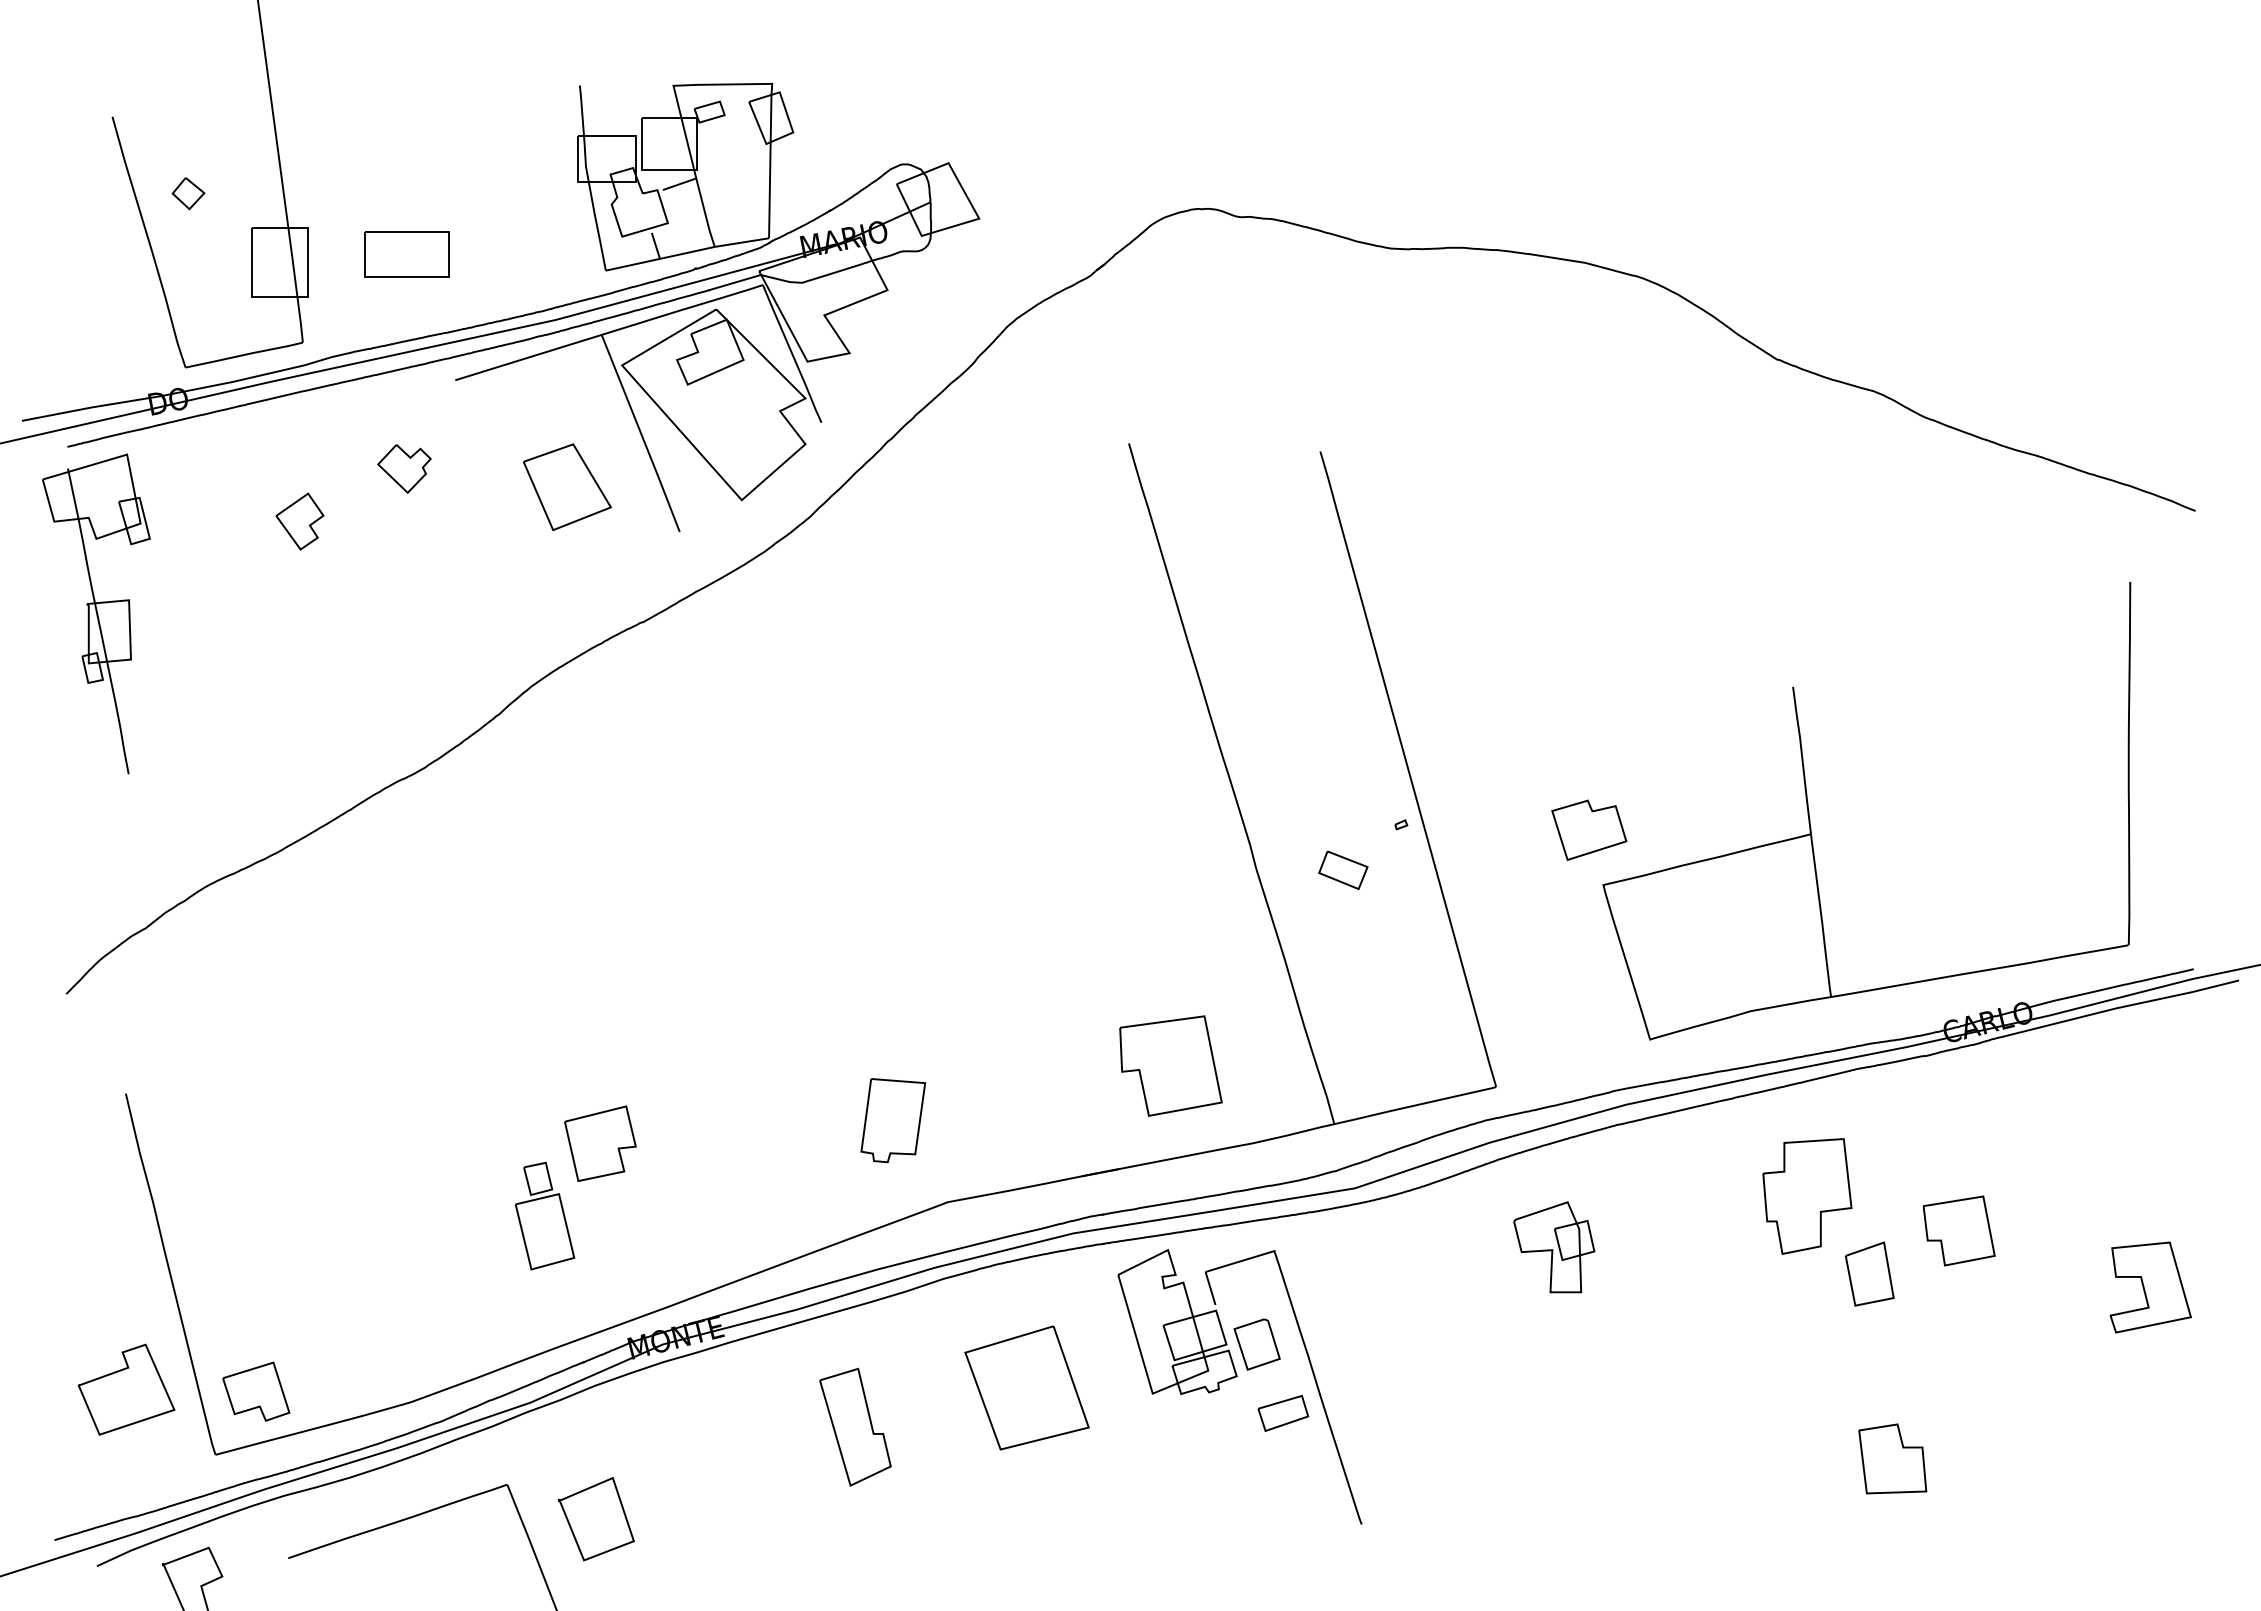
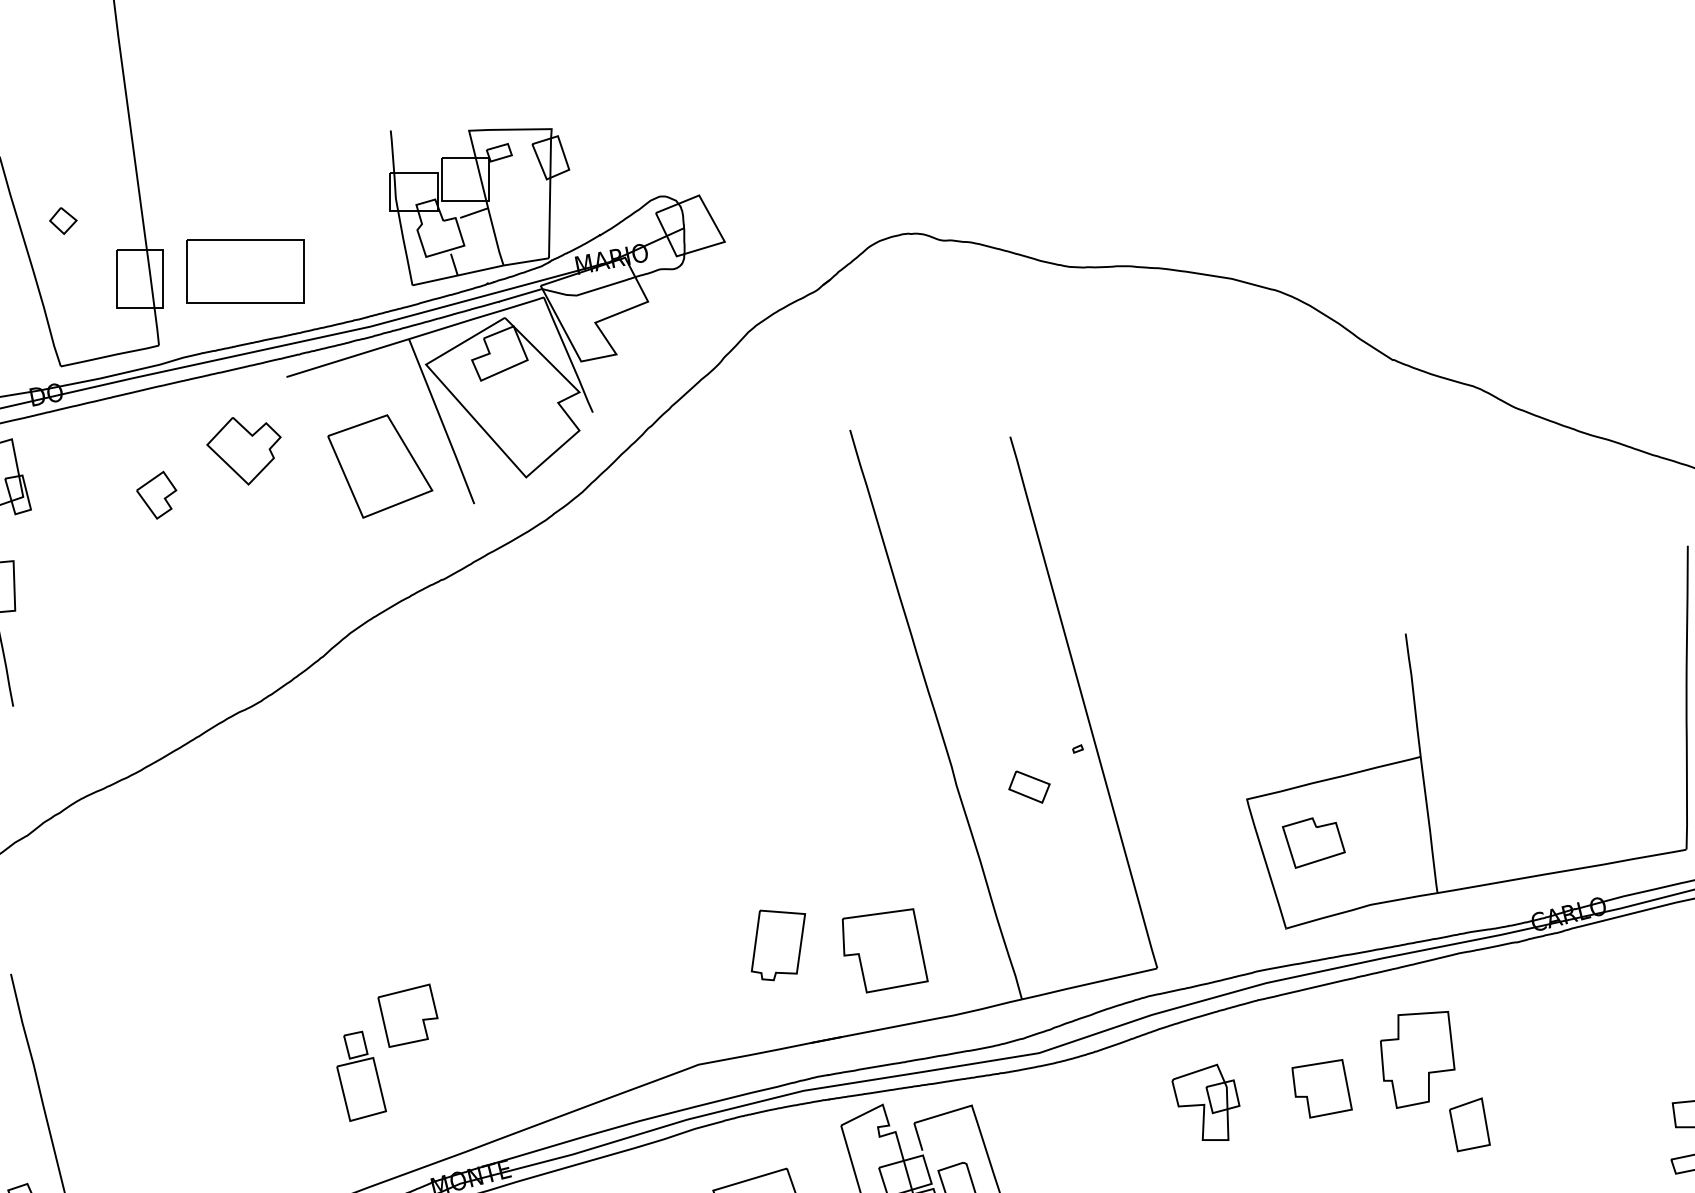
part: (406, 254) -> (245, 271), size x1.67
part: (404, 468) -> (244, 450), size x1.67
part: (567, 487) -> (380, 466), size x1.43
part: (1589, 829) -> (1314, 842), moved
part: (893, 1120) -> (778, 945), moved
part: (1958, 1230) -> (1321, 1088), moved

